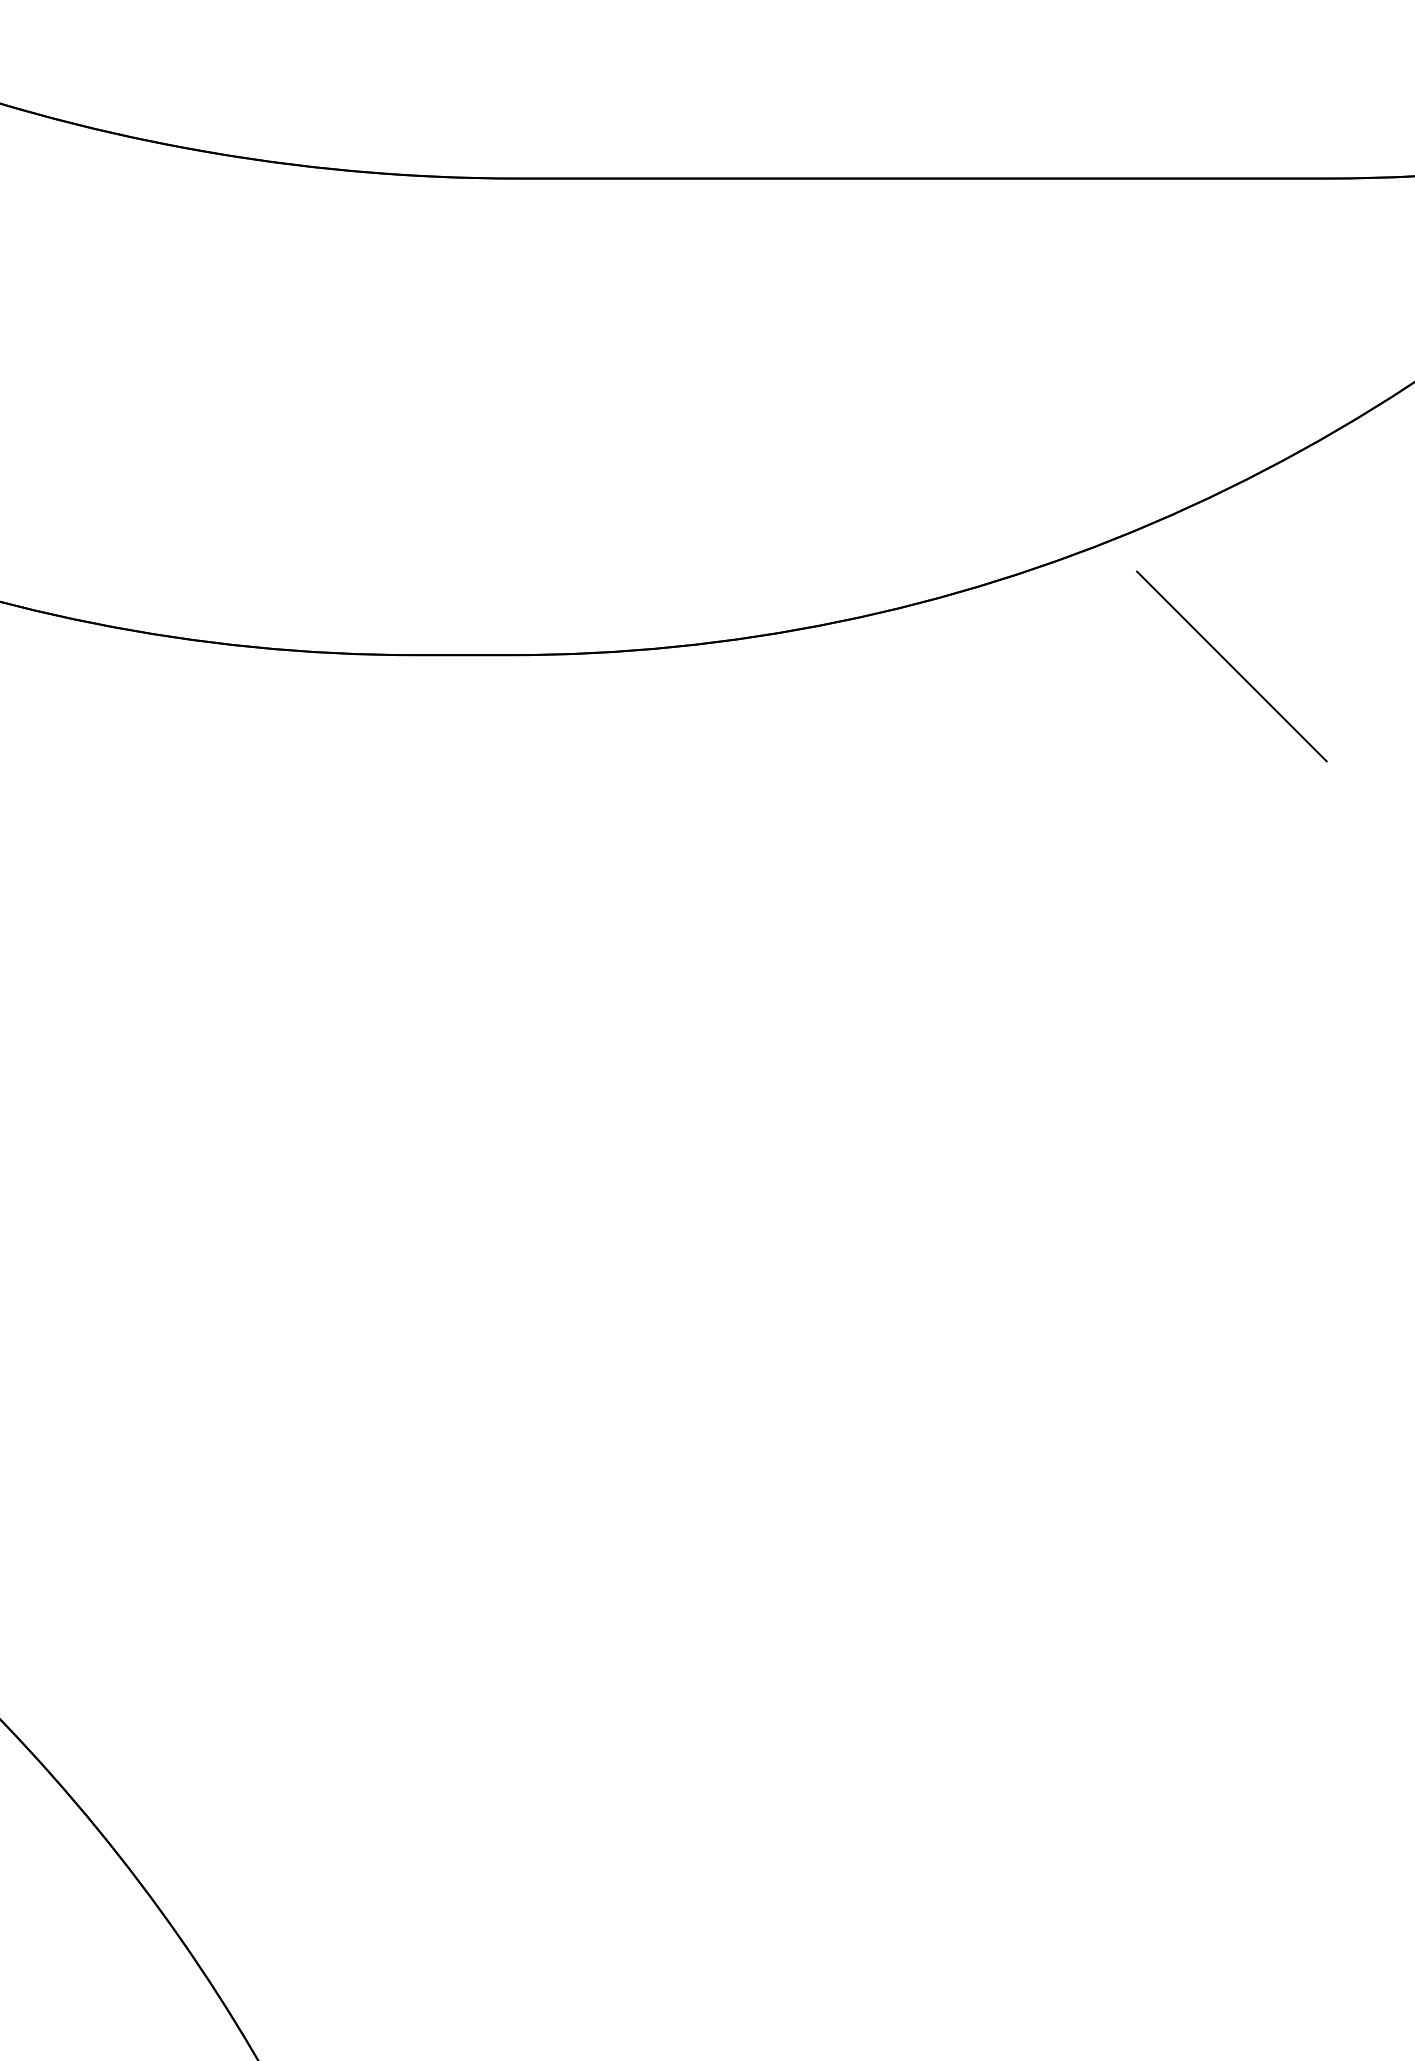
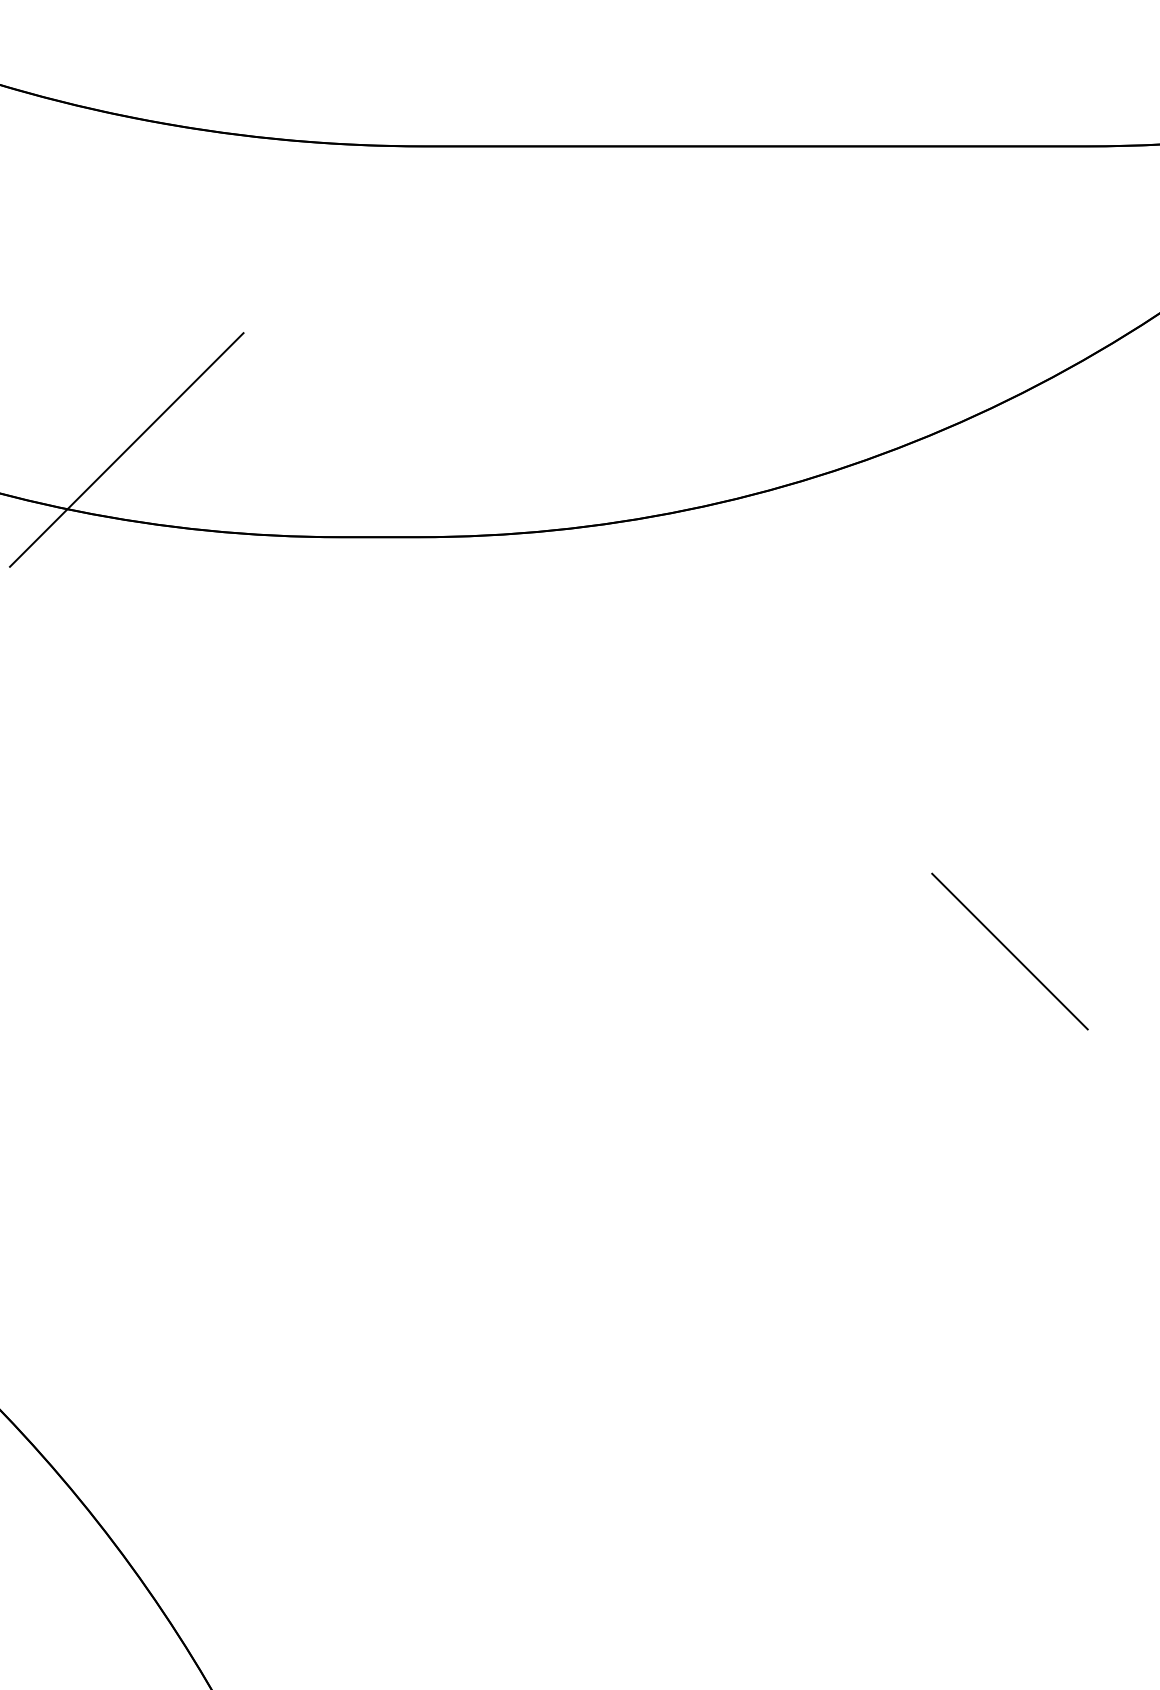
line: (154, 548) -> (126, 449), added
line: (1231, 666) -> (1009, 951), moved

